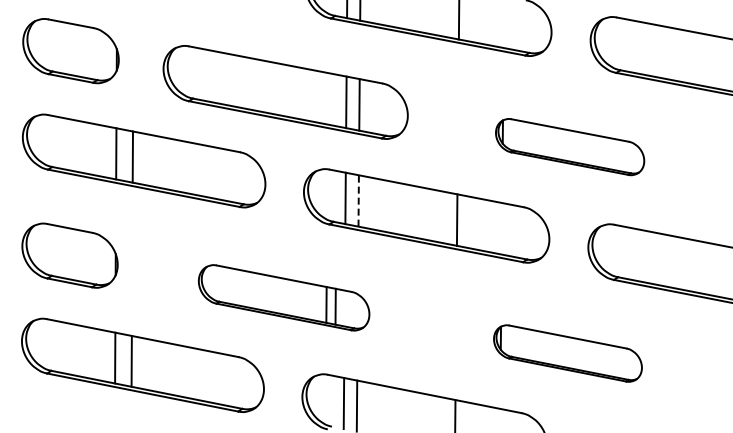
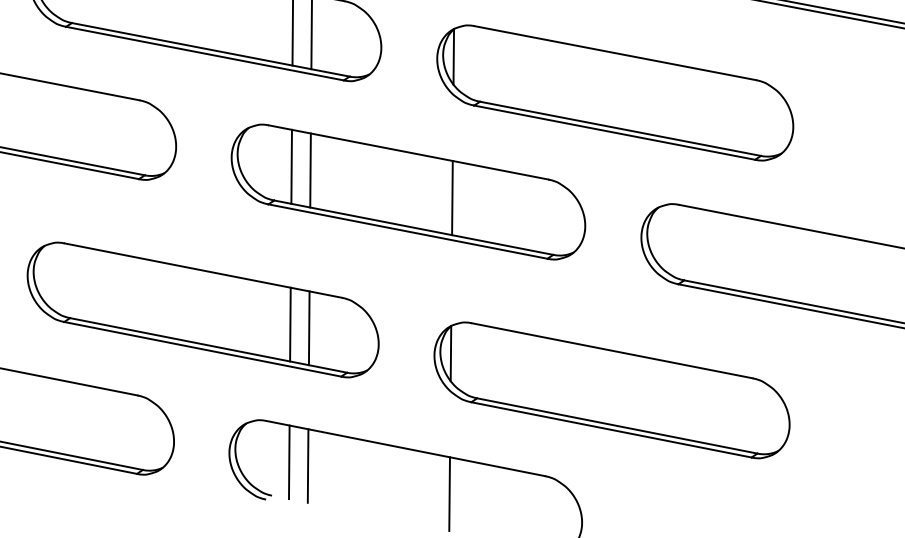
part: (569, 146) -> (614, 92), size x1.67
line: (358, 200) -> (310, 169), dashed -> solid
part: (283, 297) -> (202, 309), size x1.43
part: (567, 353) -> (611, 390), size x1.67

